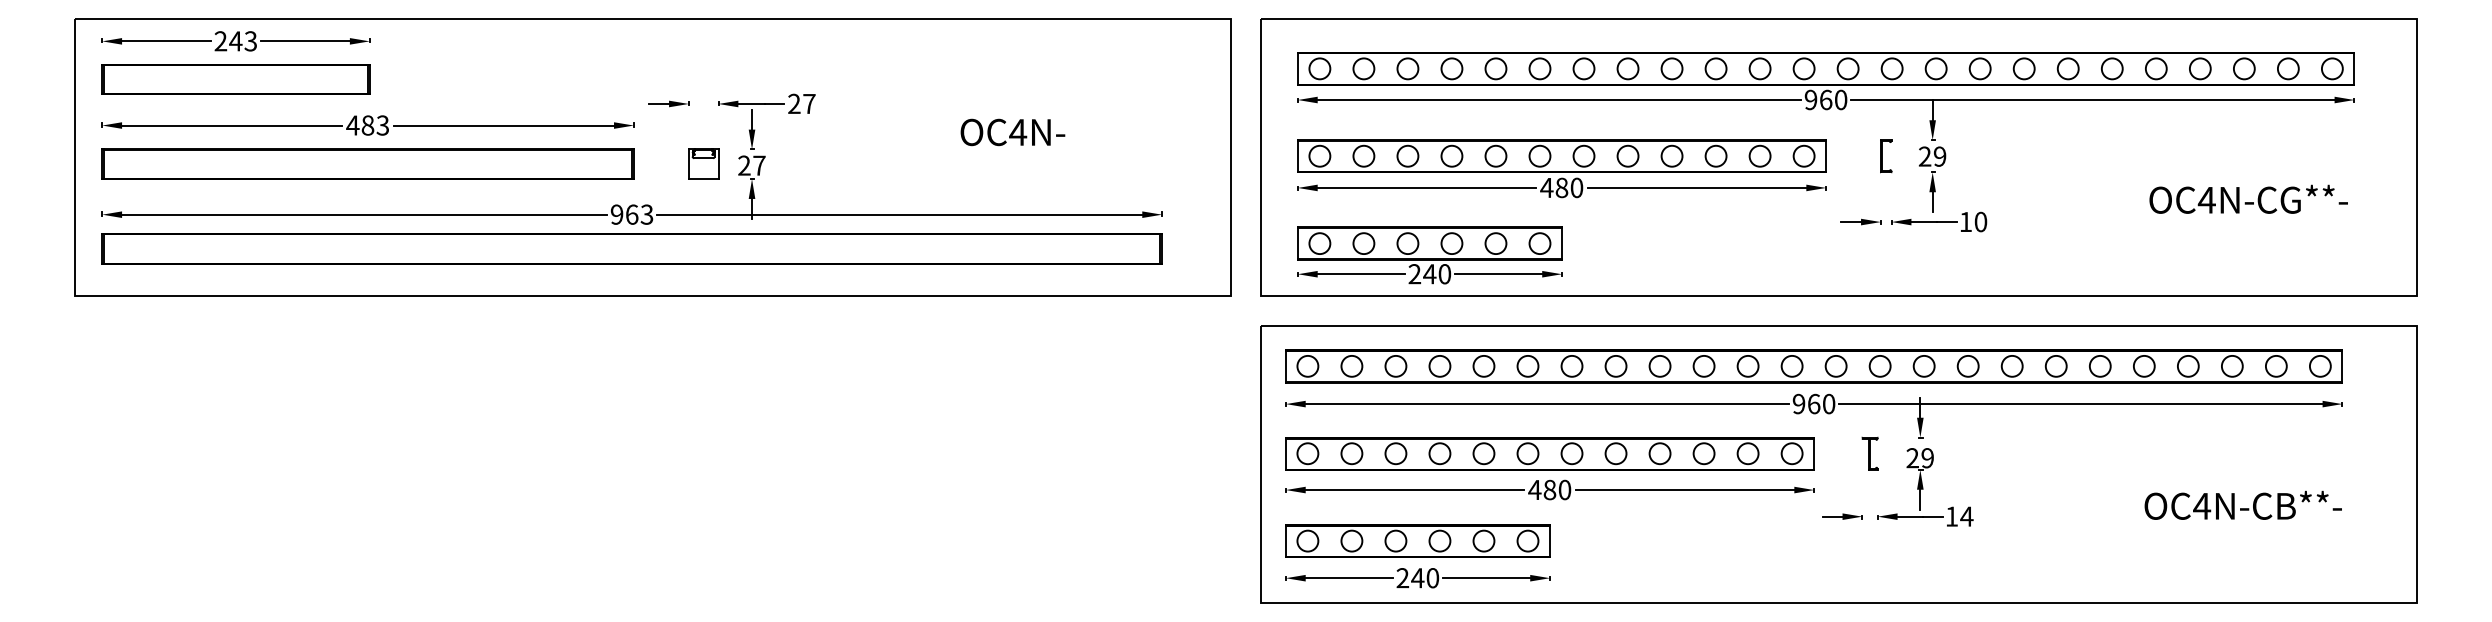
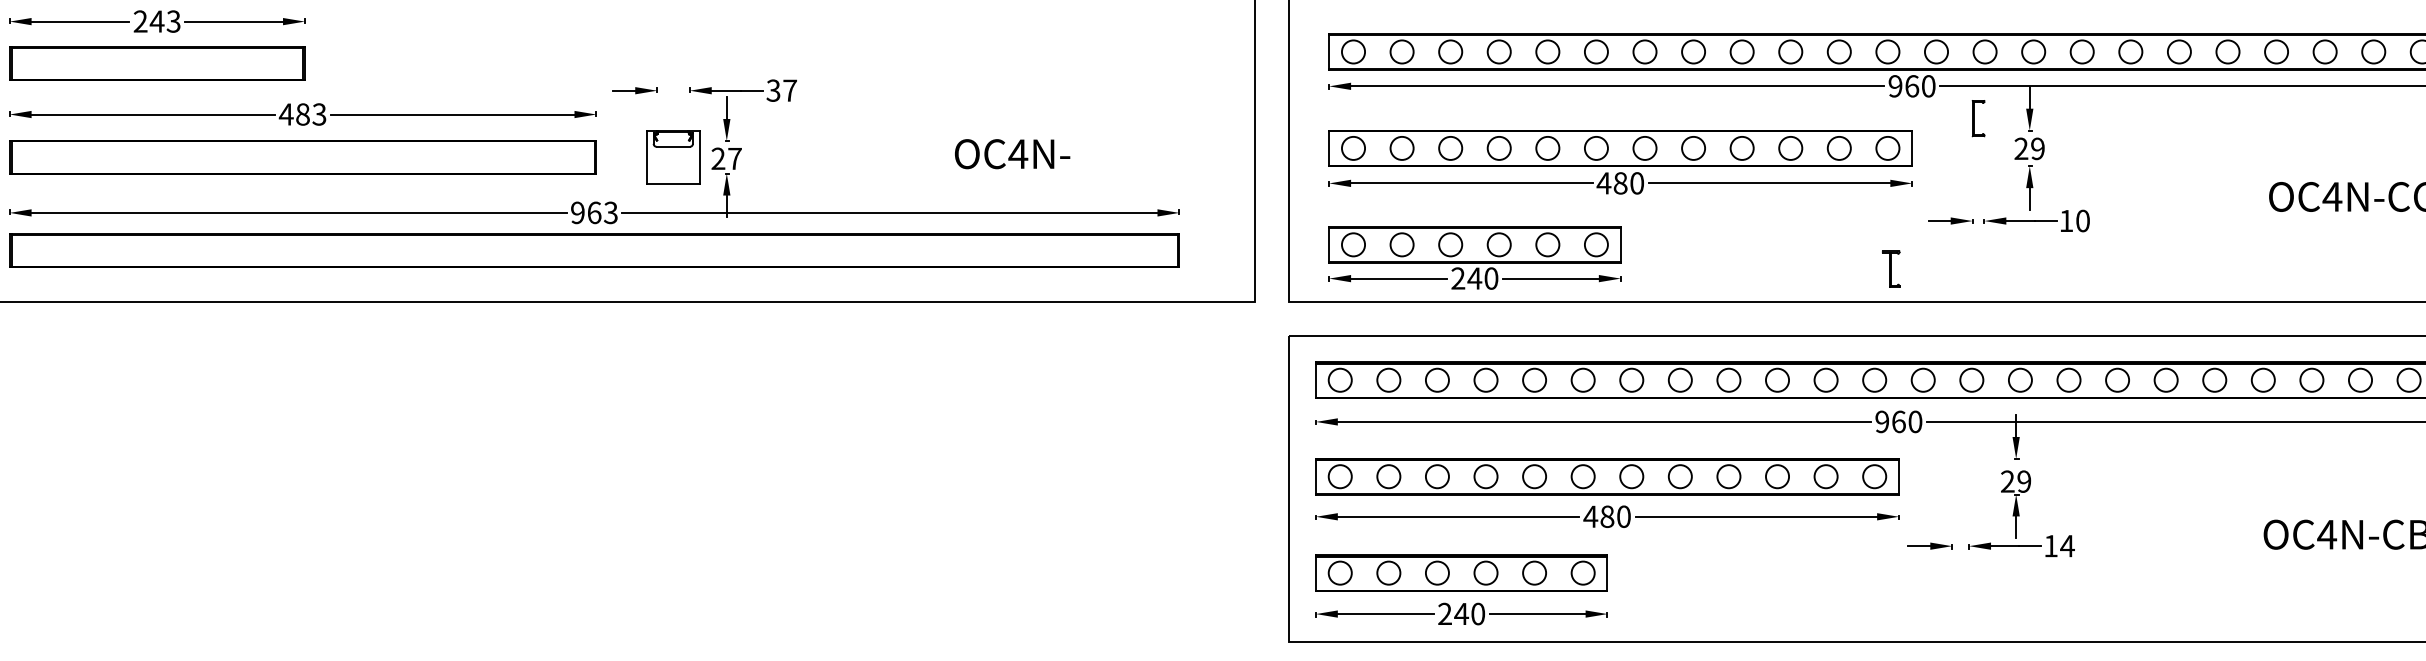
text: (794, 104) -> (773, 91), 27 -> 37
text: (1012, 132) -> (1012, 154), moved
part: (1886, 156) -> (1978, 118), moved
part: (703, 163) -> (673, 156), size x1.6
part: (1869, 453) -> (1890, 268), moved

